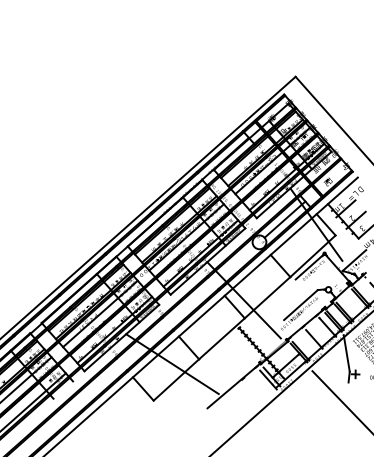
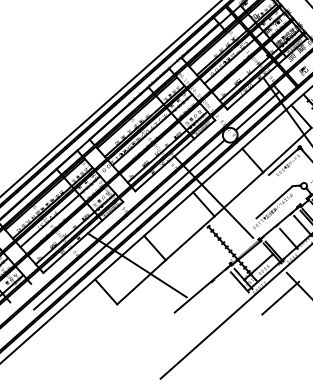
line: (164, 325) -> (128, 224), added
line: (306, 394) -> (280, 297), added

